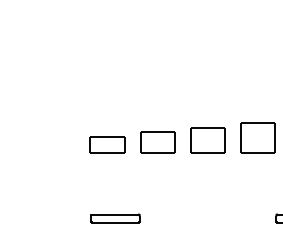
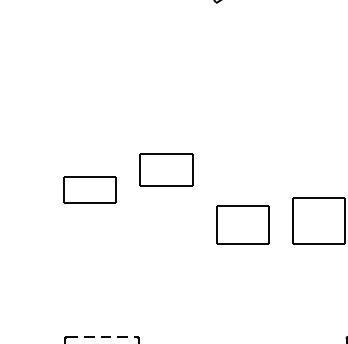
part: (157, 142) -> (165, 169), moved
part: (107, 144) -> (90, 189), moved
line: (115, 214) -> (102, 336), solid -> dashed

